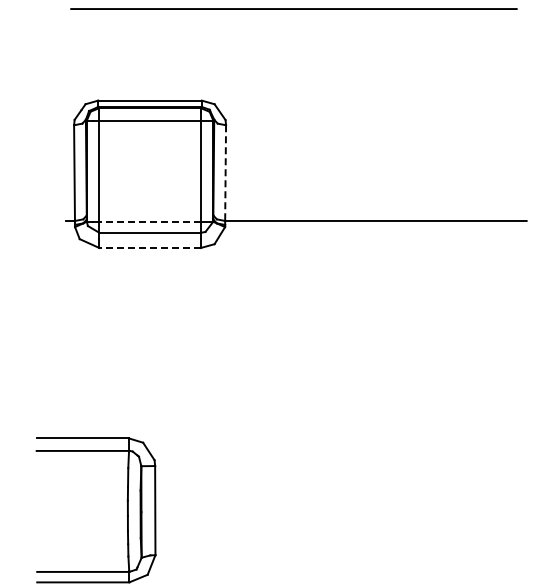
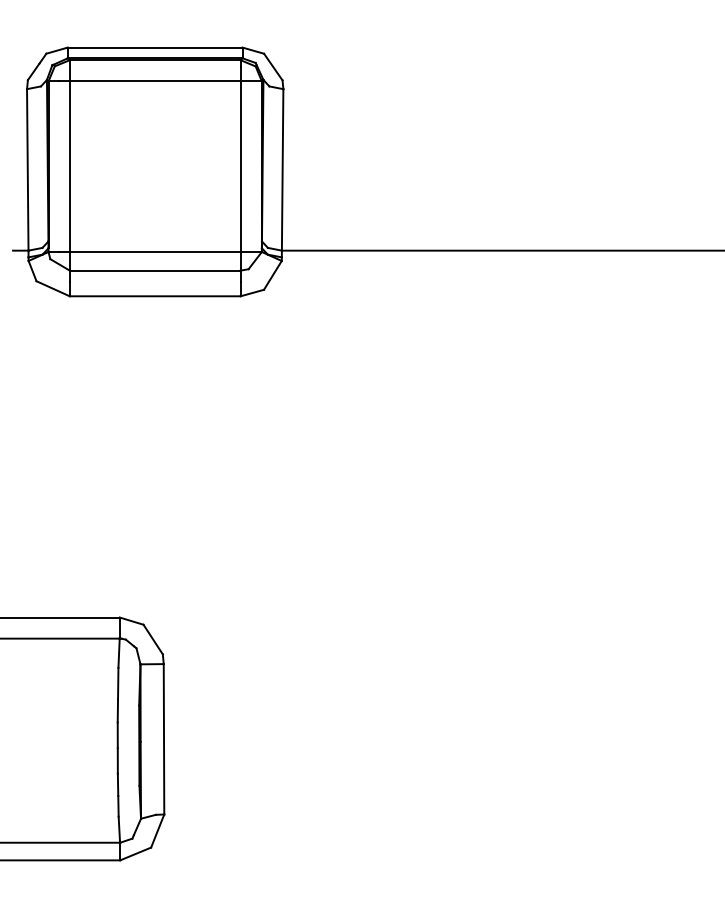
line: (225, 173) -> (282, 170), dashed -> solid
line: (150, 221) -> (155, 251), dashed -> solid
line: (150, 248) -> (155, 297), dashed -> solid

